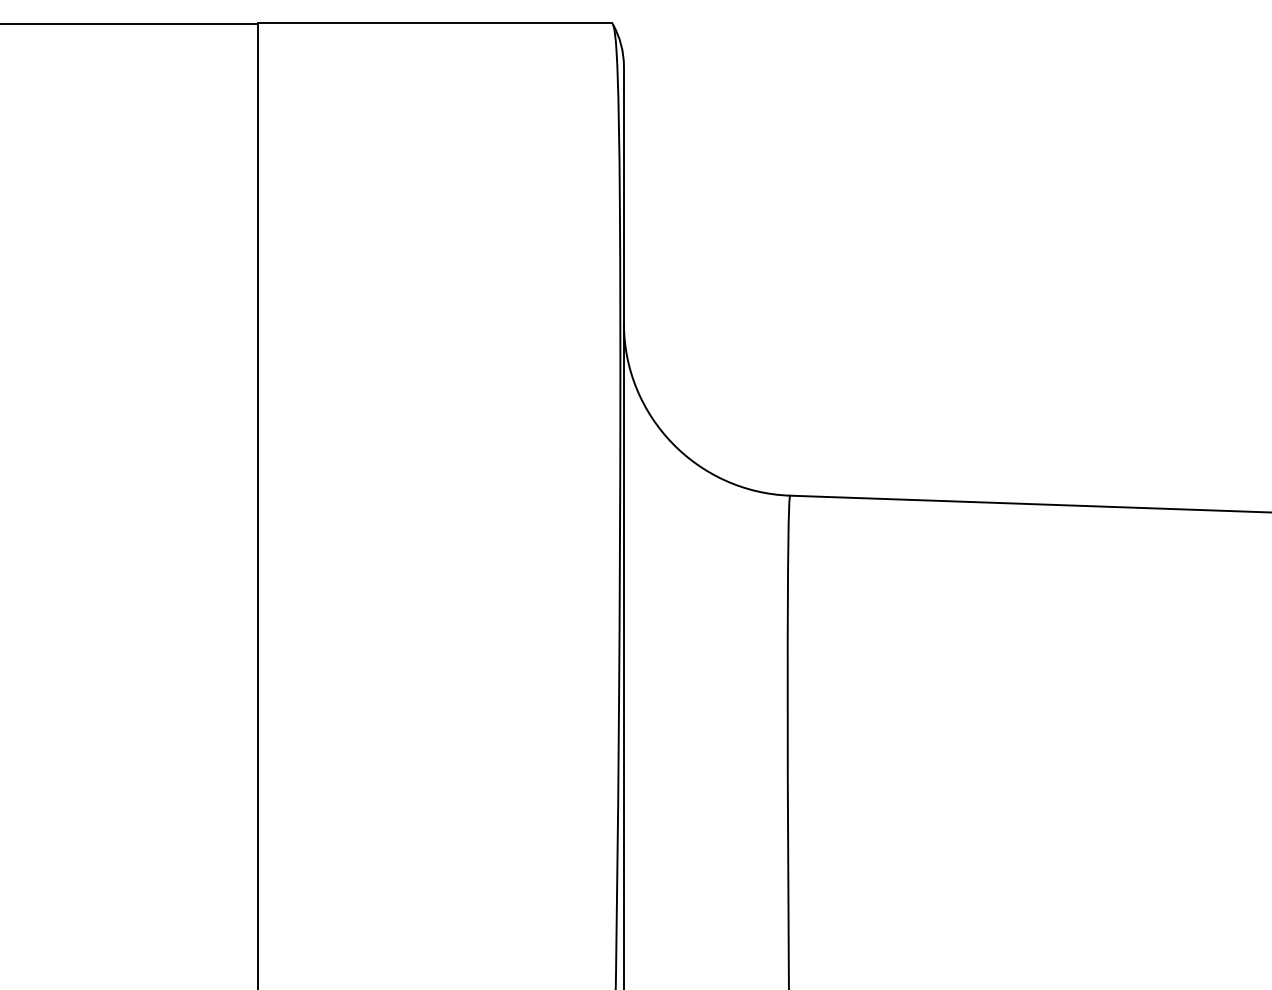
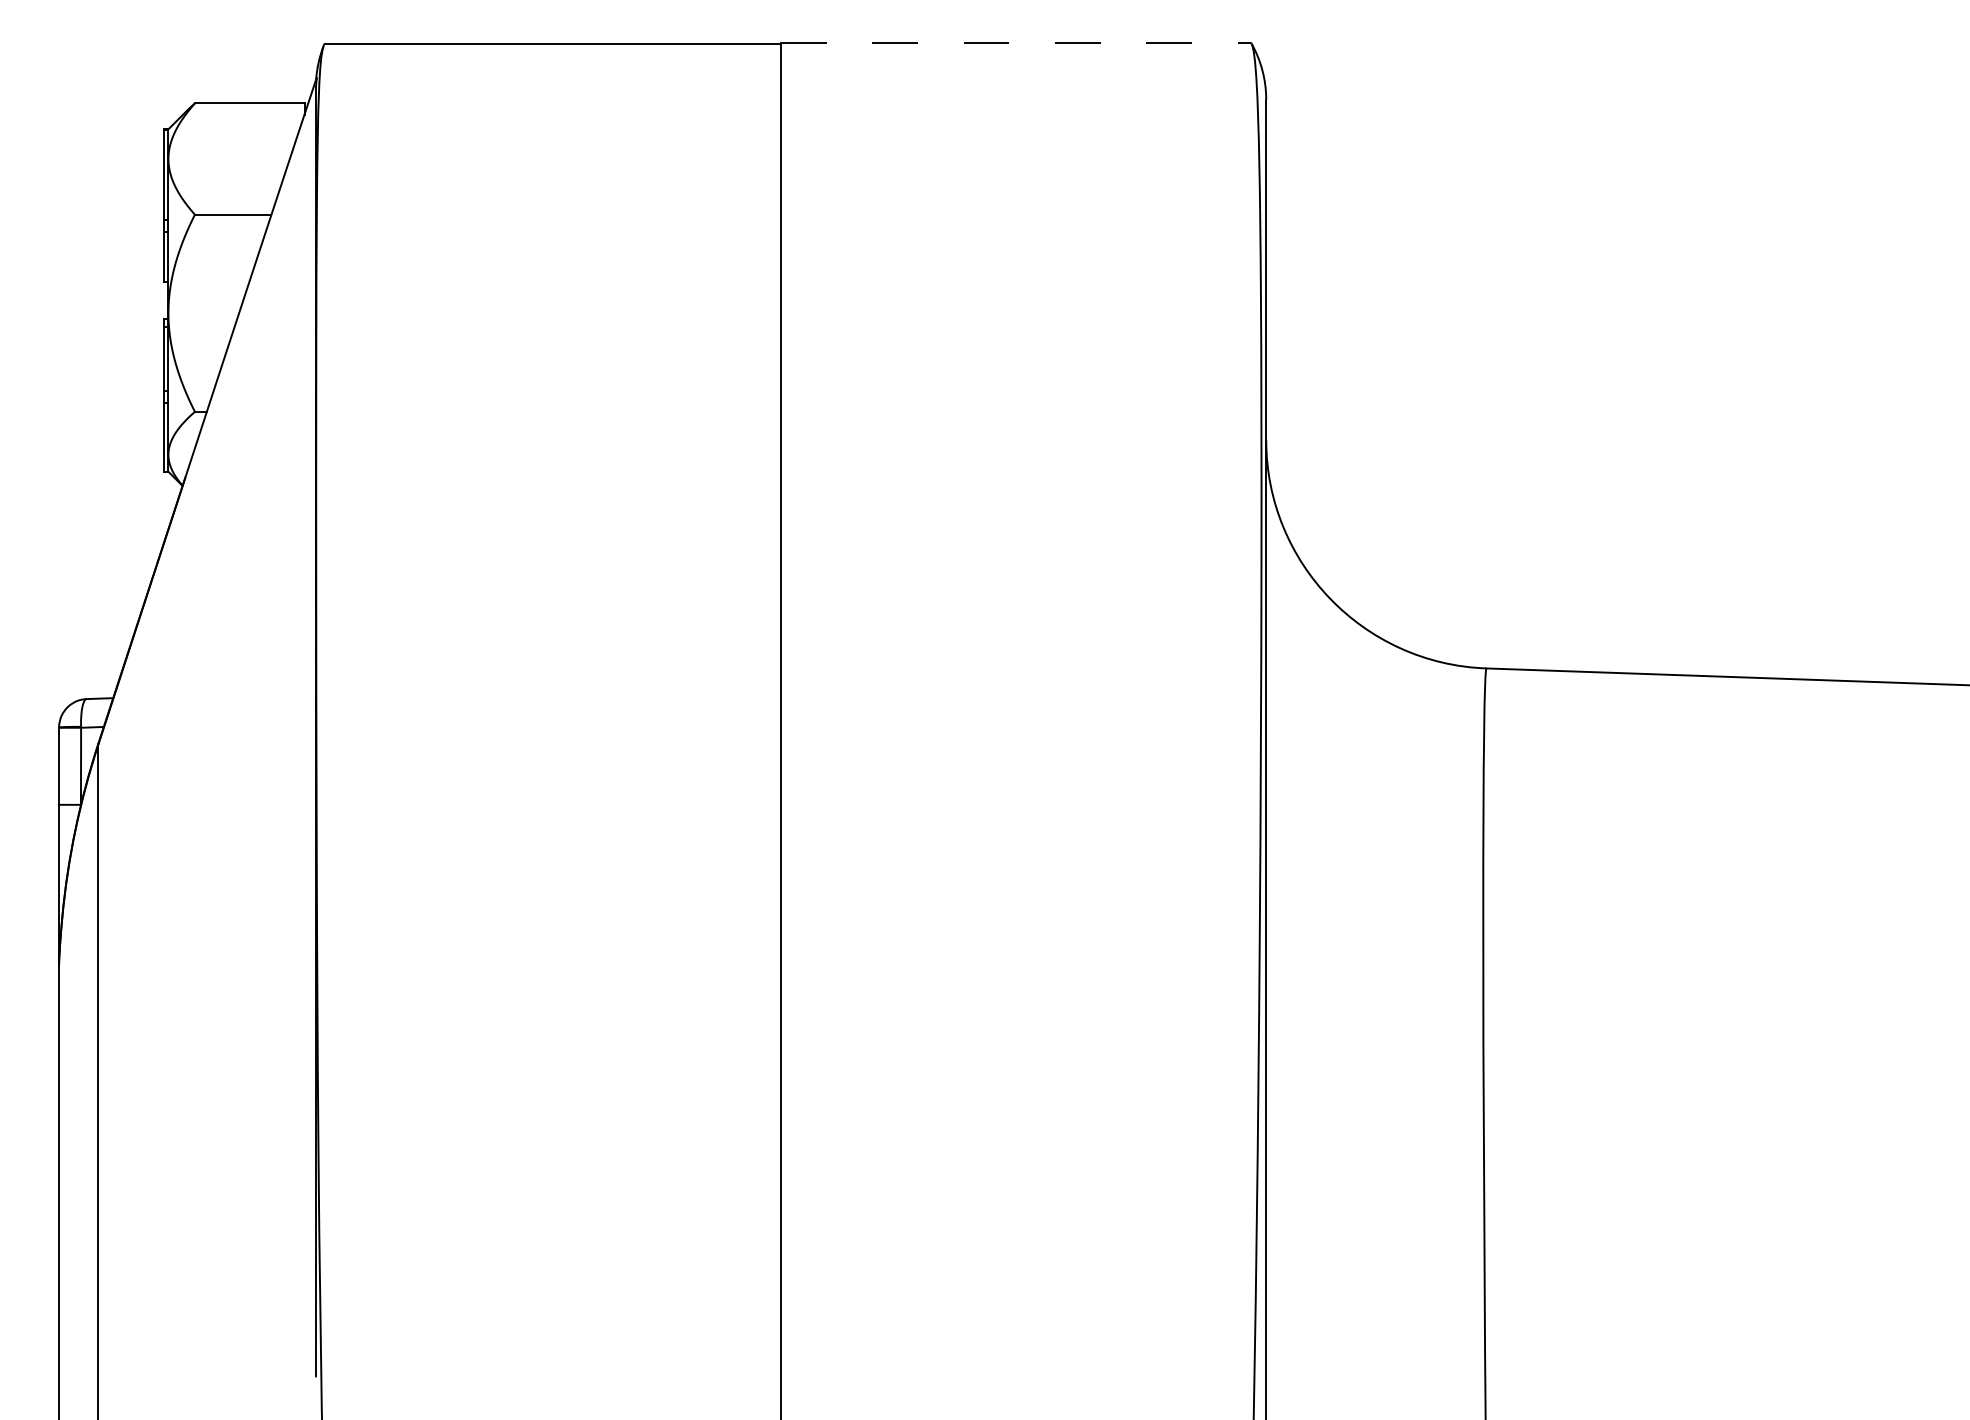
line: (435, 23) -> (1016, 42), solid -> dashed

